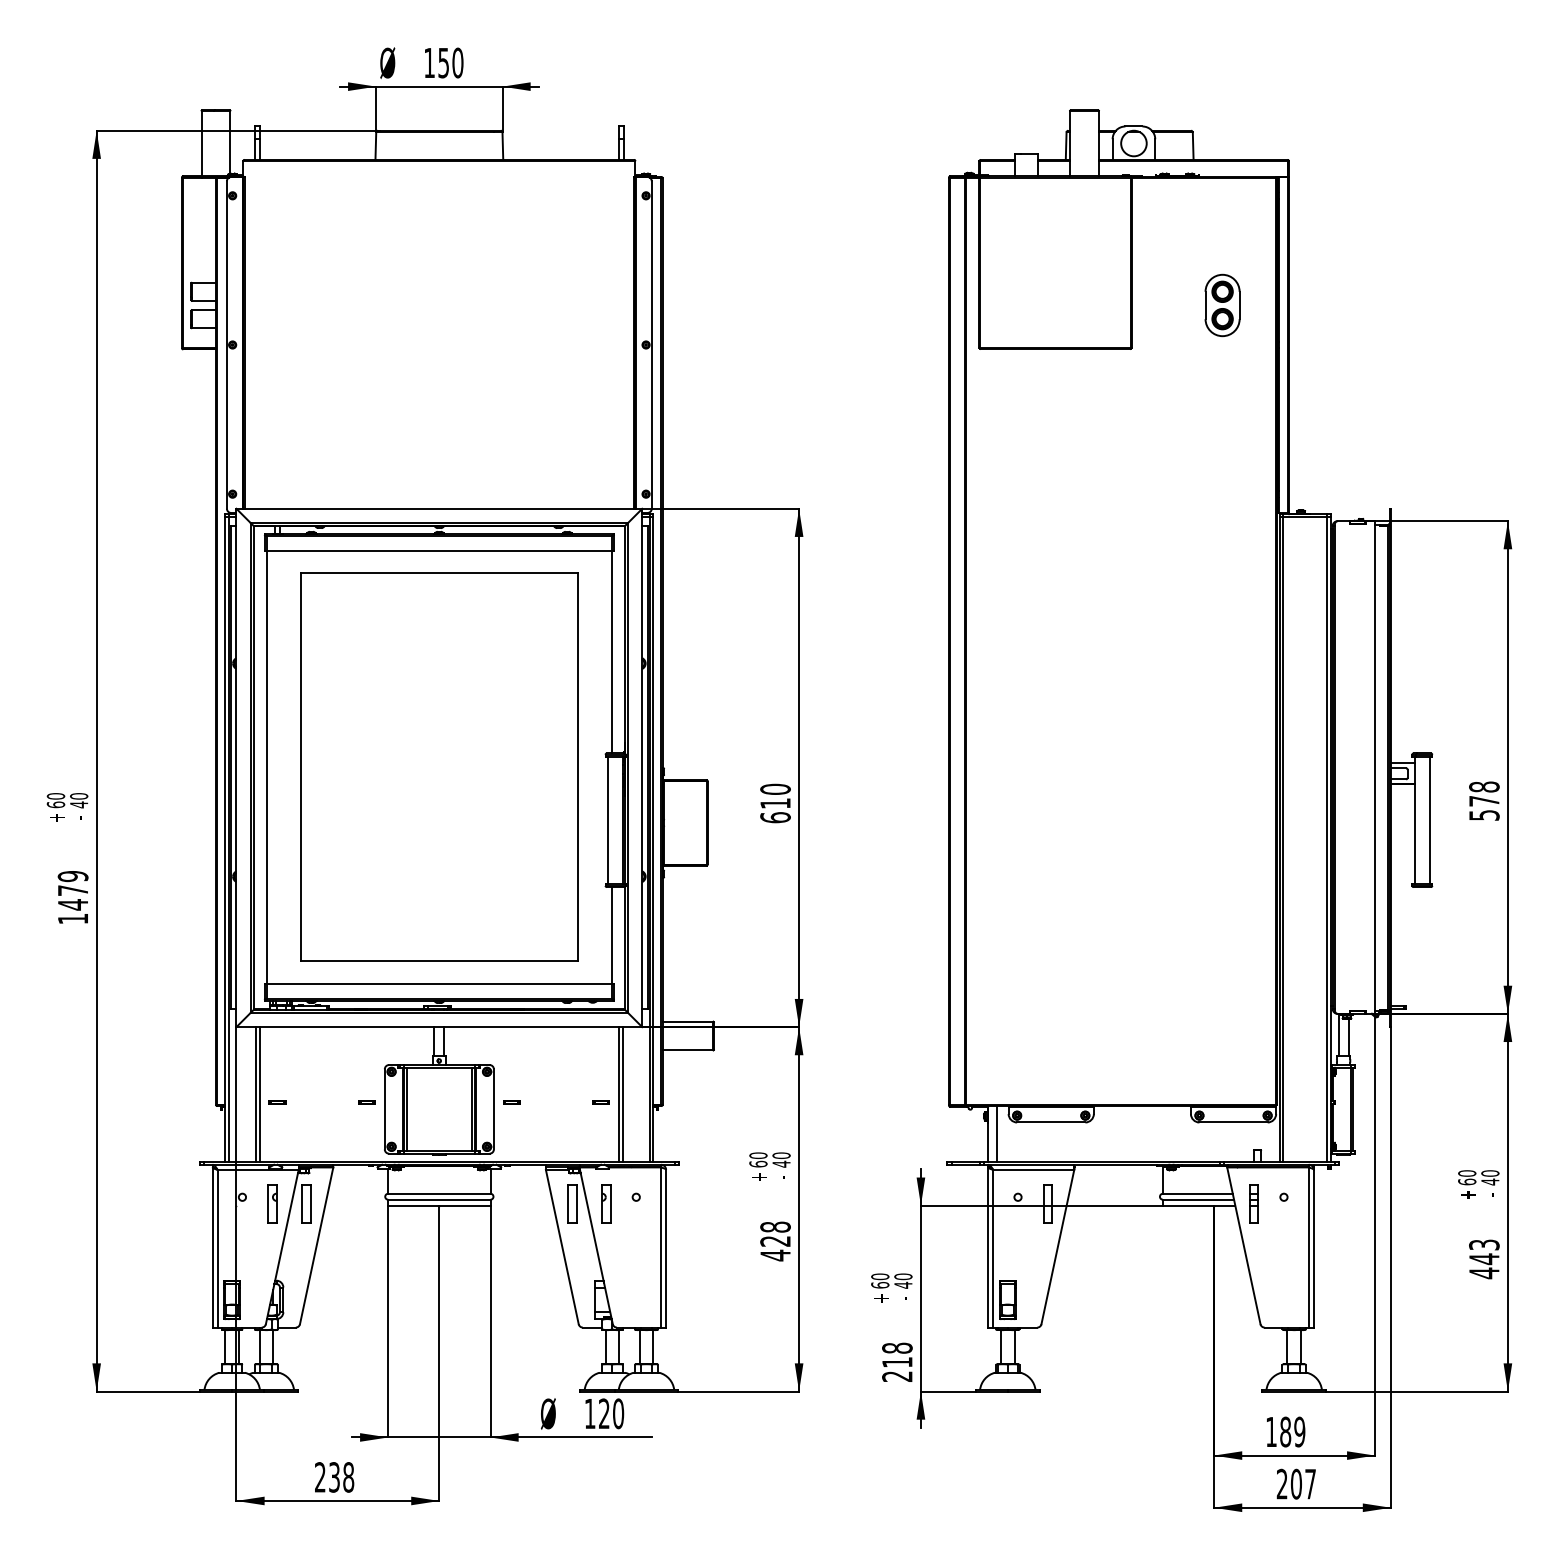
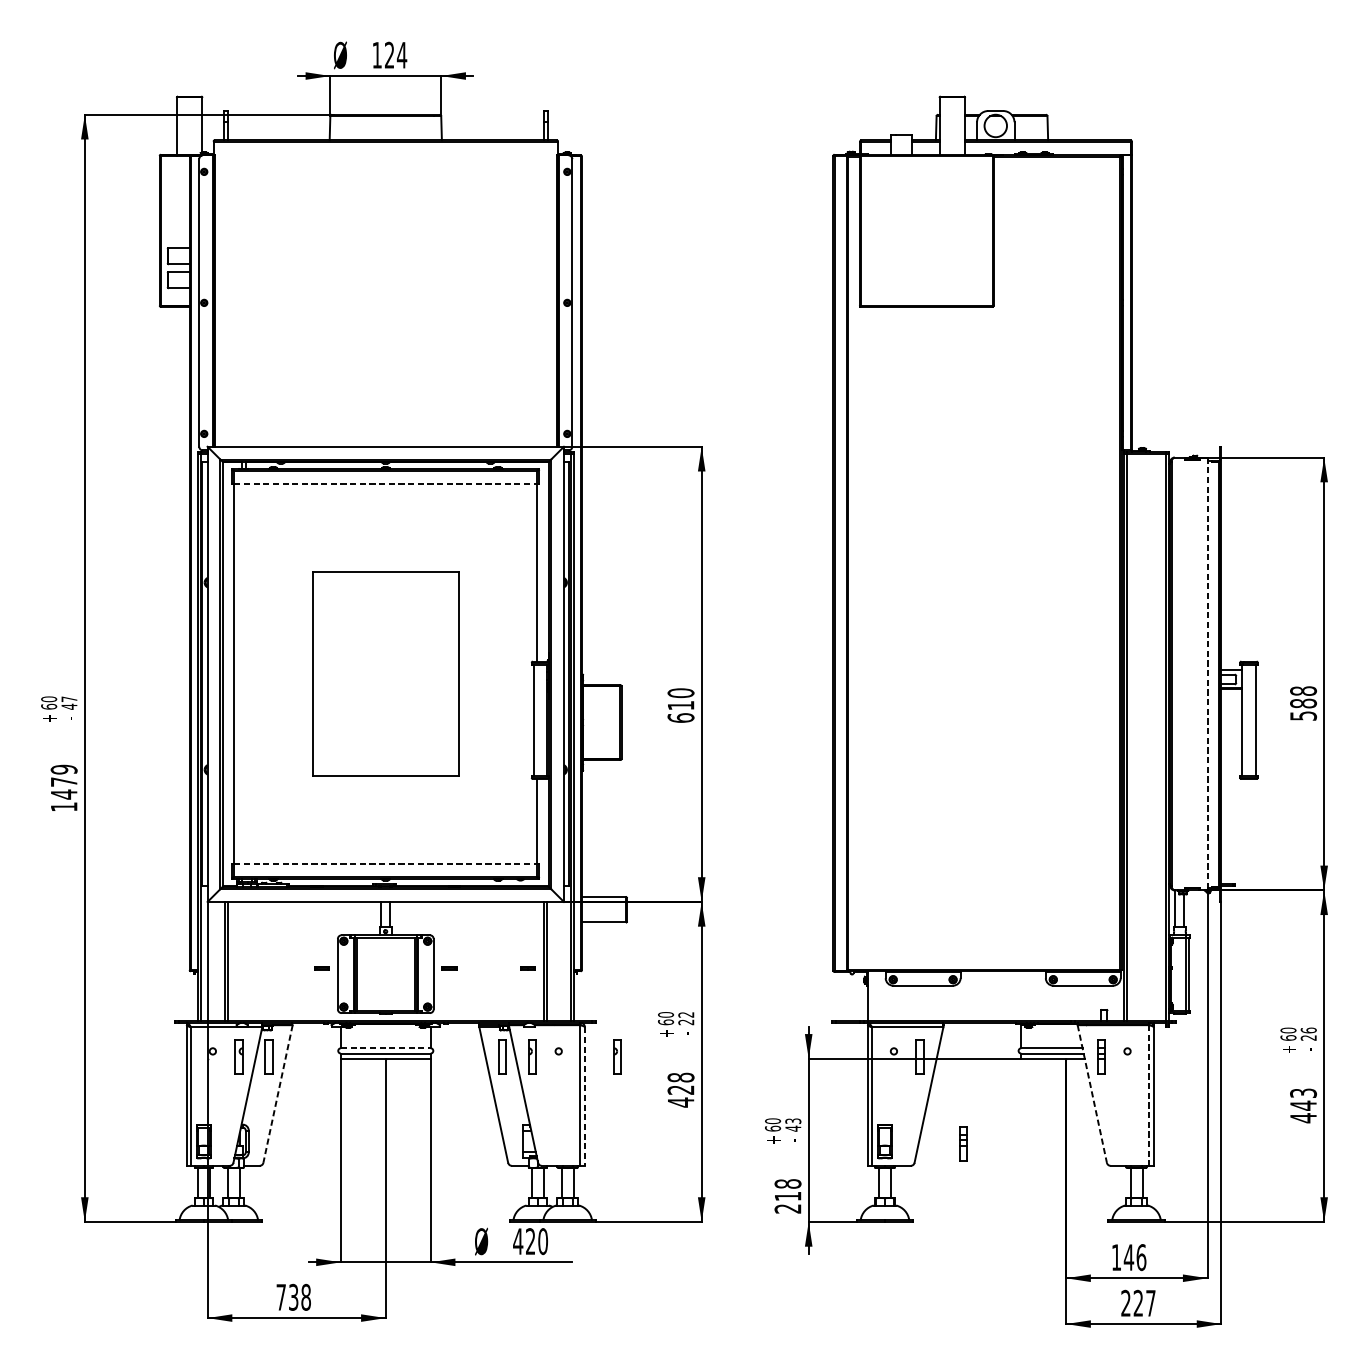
text: (450, 62) -> (395, 54), 150 -> 124
part: (1222, 305) -> (1073, 268), removed
line: (439, 551) -> (385, 484), solid -> dashed
part: (439, 766) -> (385, 673), size x0.6
line: (1375, 768) -> (1207, 674), solid -> dashed
text: (79, 796) -> (69, 699), 40 -> 47
text: (1484, 800) -> (1303, 702), 578 -> 588
line: (439, 983) -> (385, 863), solid -> dashed
part: (277, 1102) -> (243, 968), removed
line: (996, 1134) -> (875, 996), removed
text: (781, 1159) -> (686, 1018), 40 -> 22
text: (1490, 1177) -> (1308, 1034), 40 -> 26
line: (439, 1193) -> (385, 1048), solid -> dashed
part: (703, 1203) -> (617, 1056), added
line: (316, 1246) -> (277, 1094), solid -> dashed
line: (1243, 1246) -> (1091, 1094), solid -> dashed
line: (666, 1248) -> (585, 1096), solid -> dashed
line: (1308, 1248) -> (1149, 1096), solid -> dashed
text: (903, 1276) -> (793, 1120), 40 -> 43
part: (1096, 1302) -> (962, 1143), added
text: (589, 1413) -> (517, 1241), 120 -> 420
text: (1292, 1431) -> (1135, 1257), 189 -> 146
text: (320, 1477) -> (281, 1297), 238 -> 738
text: (1295, 1483) -> (1137, 1302), 207 -> 227

